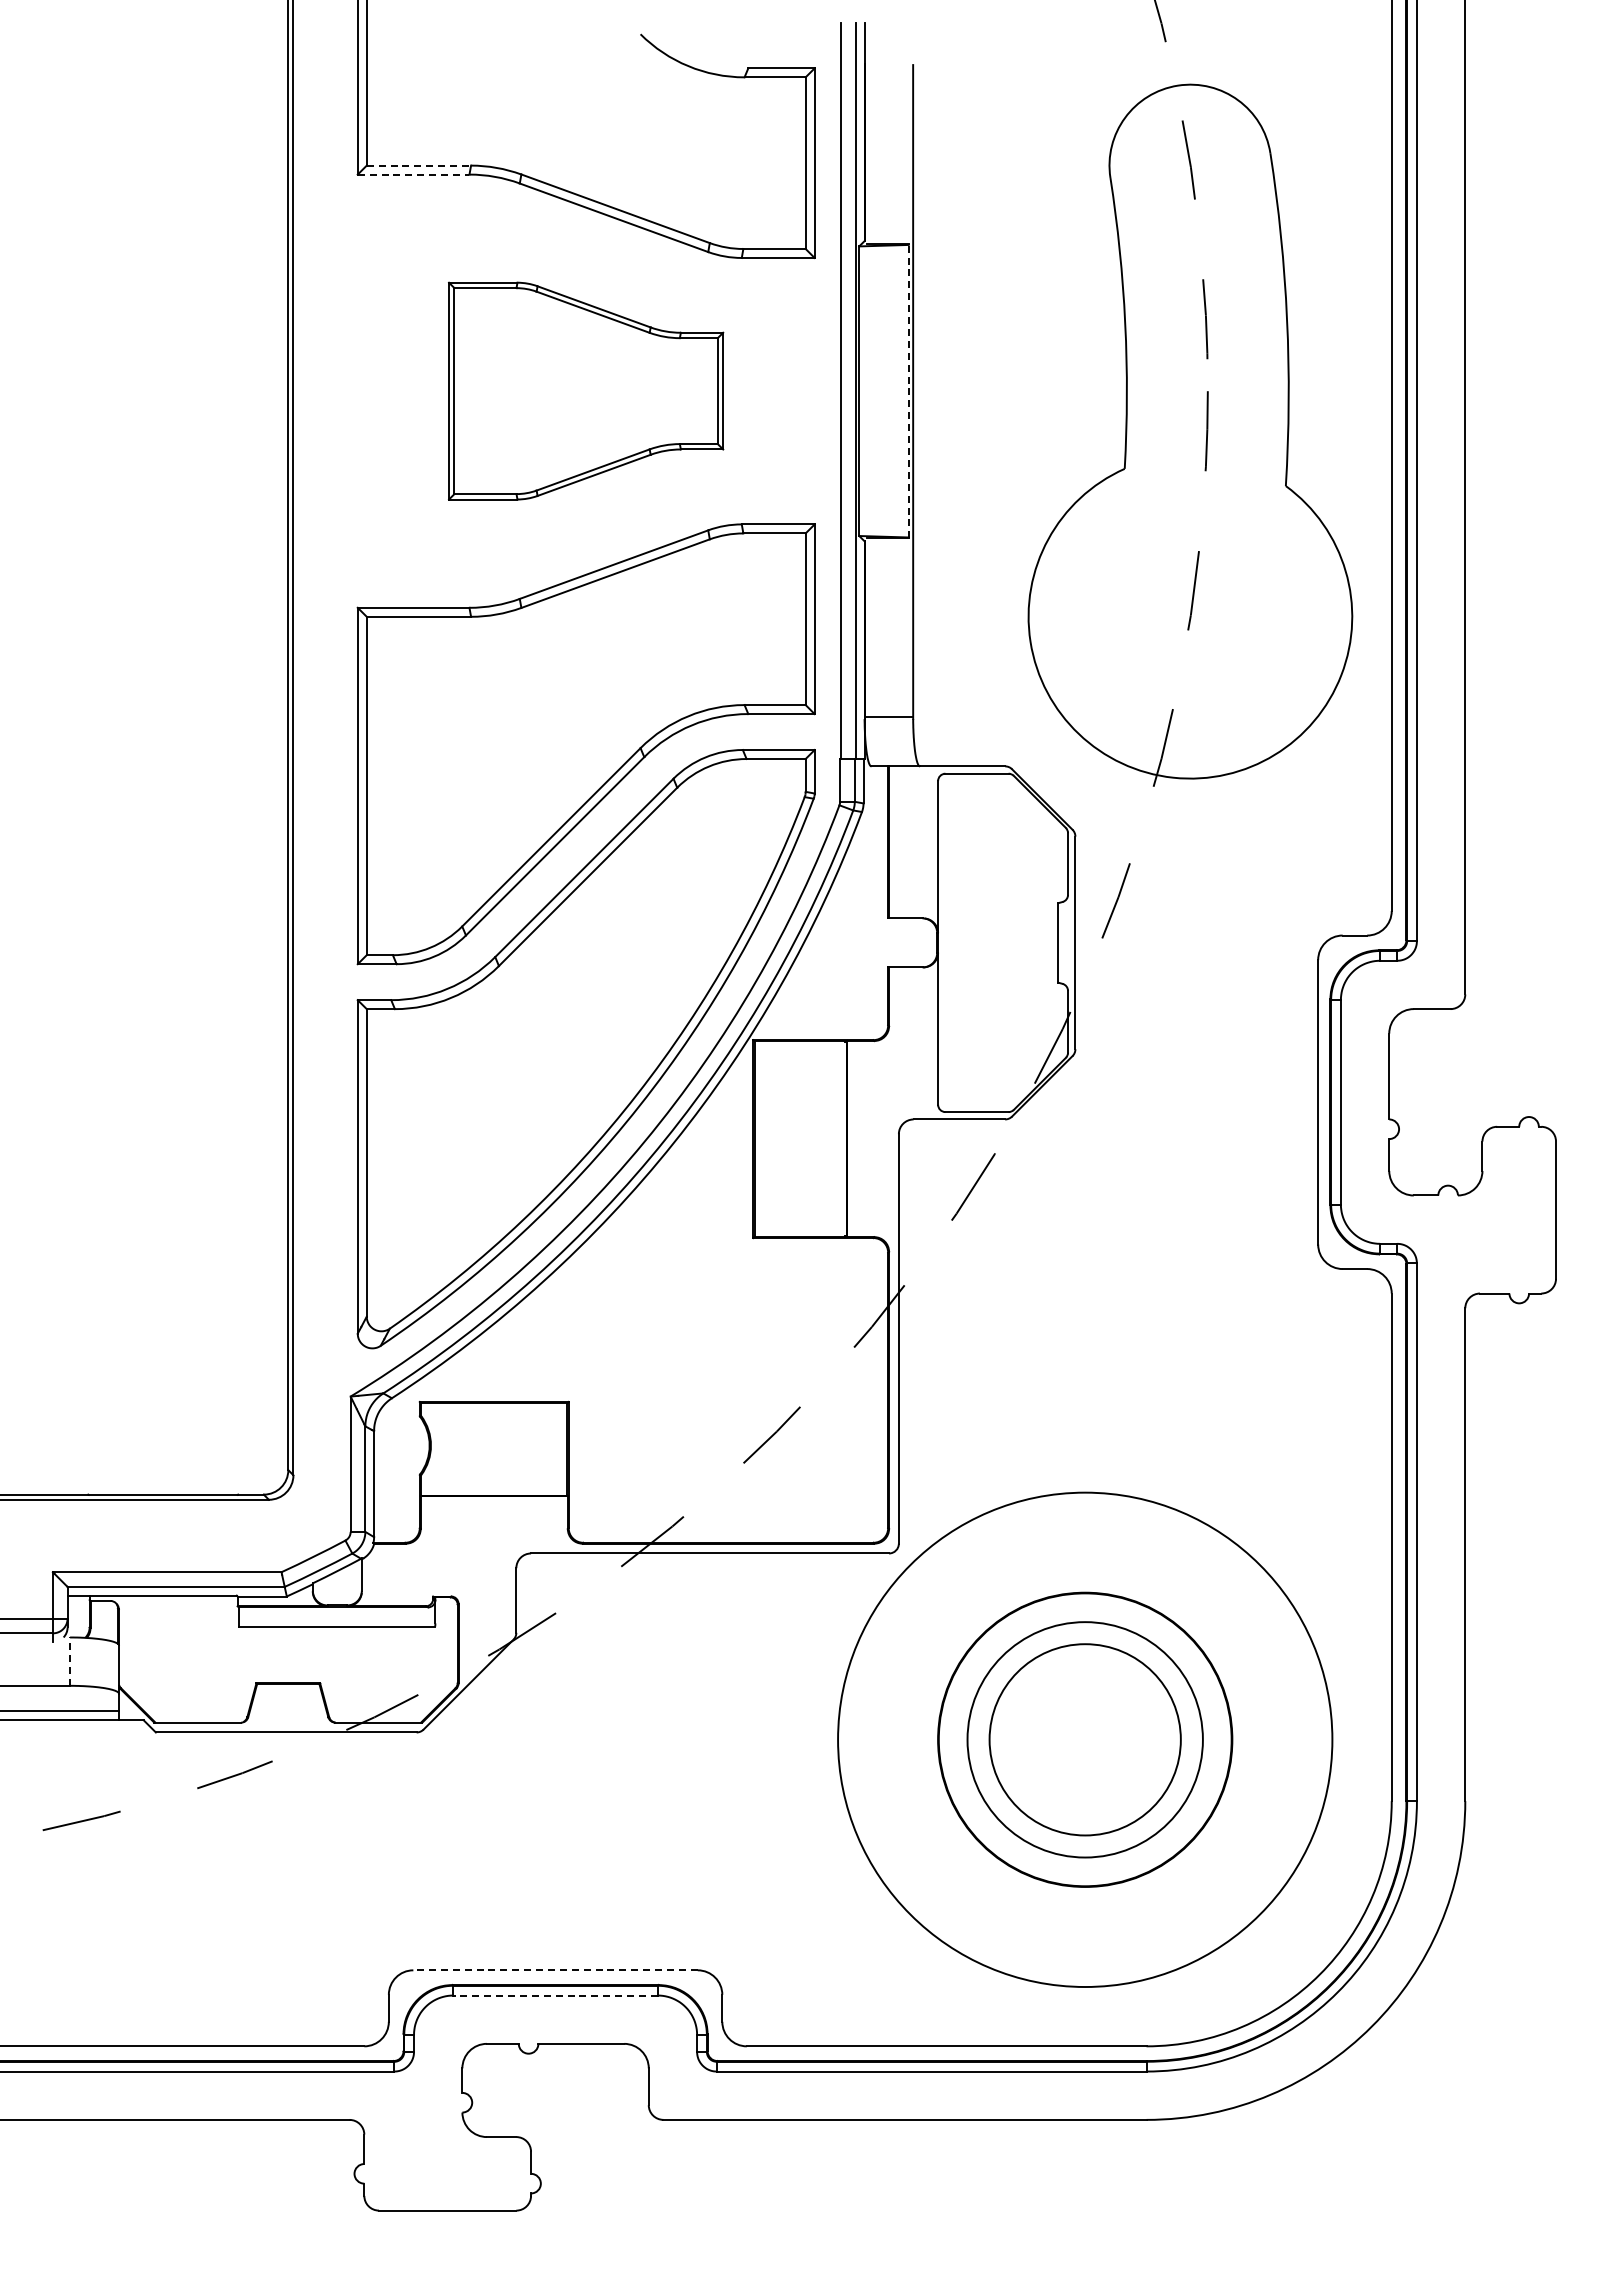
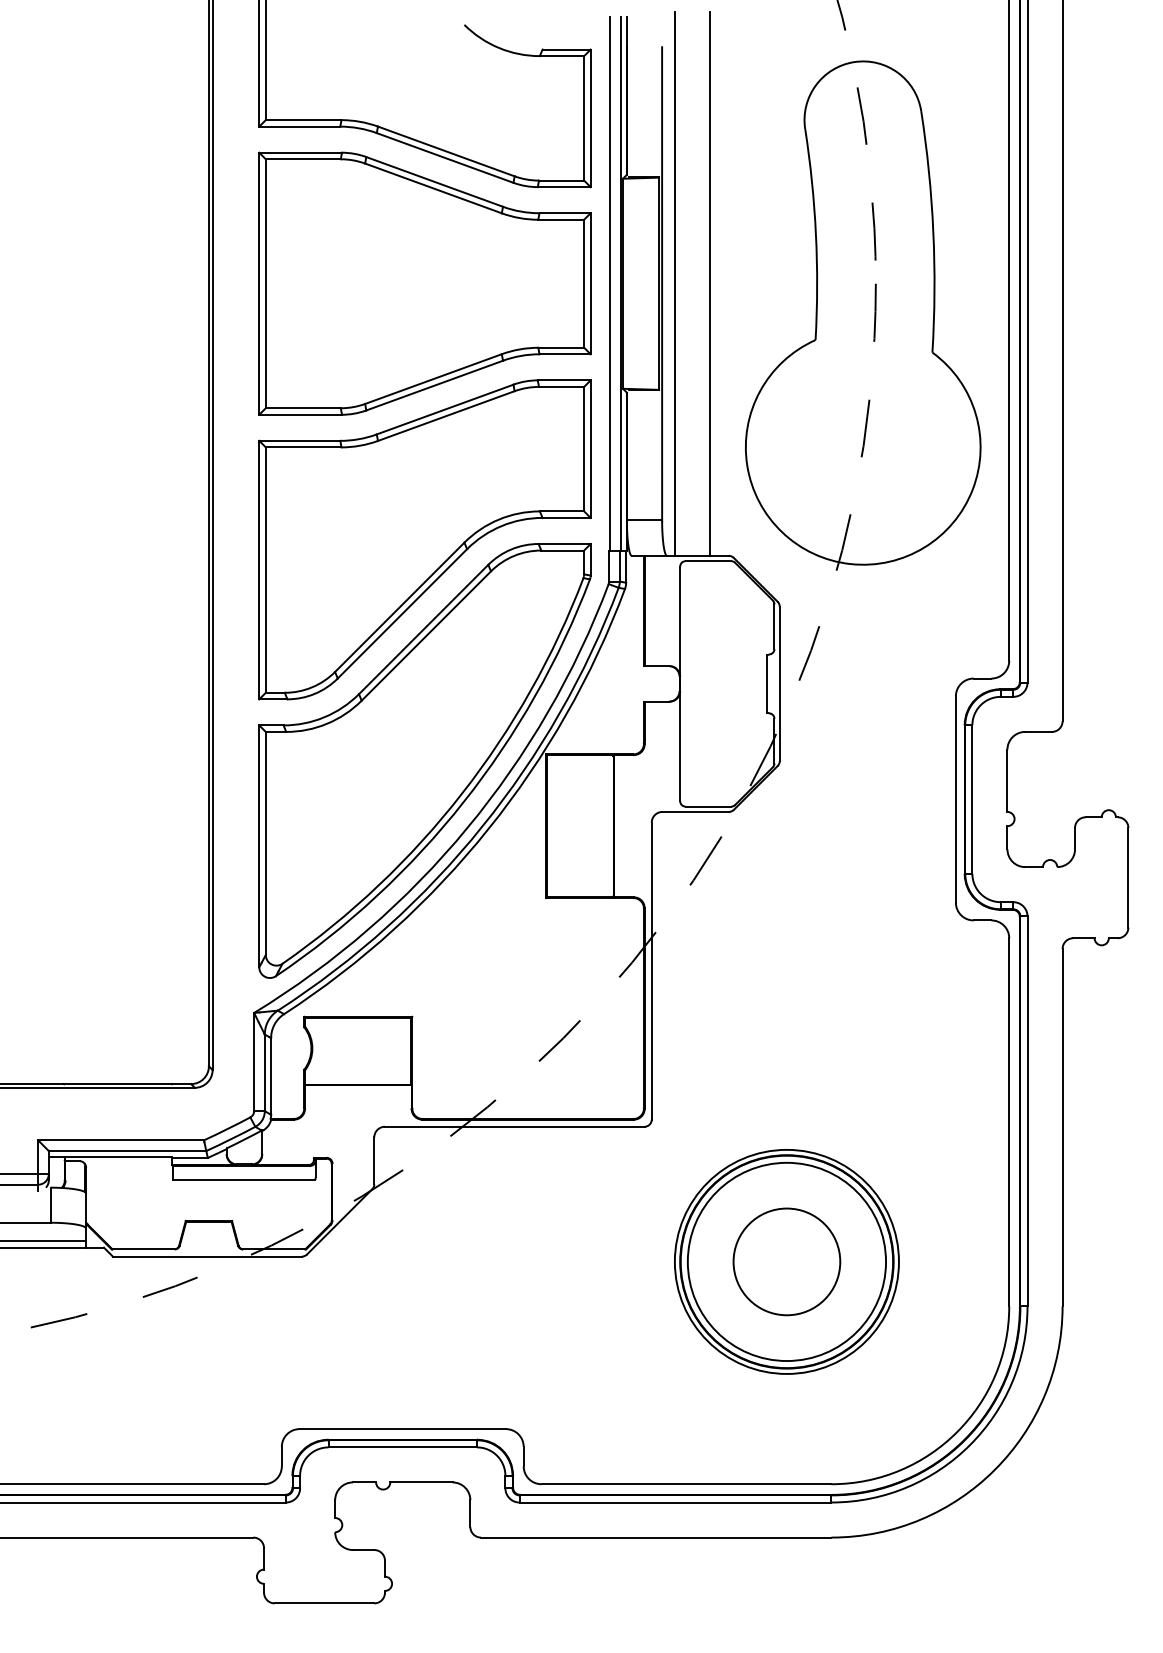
line: (419, 165) -> (304, 120), dashed -> solid
line: (413, 174) -> (299, 126), dashed -> solid
part: (585, 390) -> (424, 283), size x1.67
line: (908, 390) -> (658, 283), dashed -> solid
line: (930, 391) -> (674, 283), added
line: (979, 391) -> (710, 283), added
line: (70, 1661) -> (50, 1205), dashed -> solid
circle: (1084, 1739) -> (786, 1261), size x0.62
circle: (1084, 1739) -> (786, 1261), size x0.62
circle: (1084, 1739) -> (786, 1261), size x1.43
line: (555, 1970) -> (402, 1429), dashed -> solid
line: (555, 1995) -> (402, 1447), dashed -> solid

